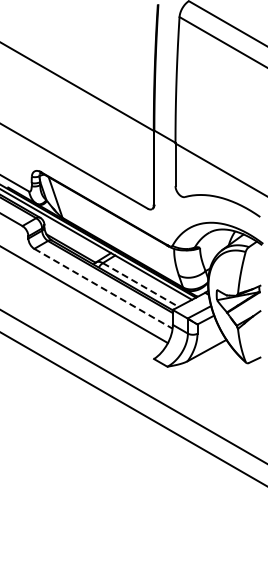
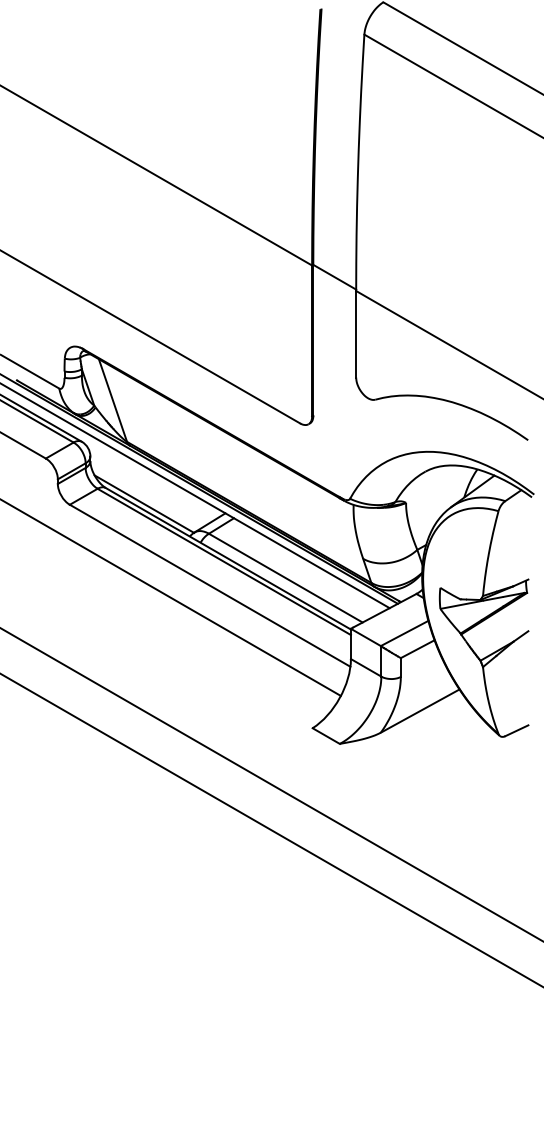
line: (140, 285) -> (285, 579), dashed -> solid
line: (103, 288) -> (210, 585), dashed -> solid

